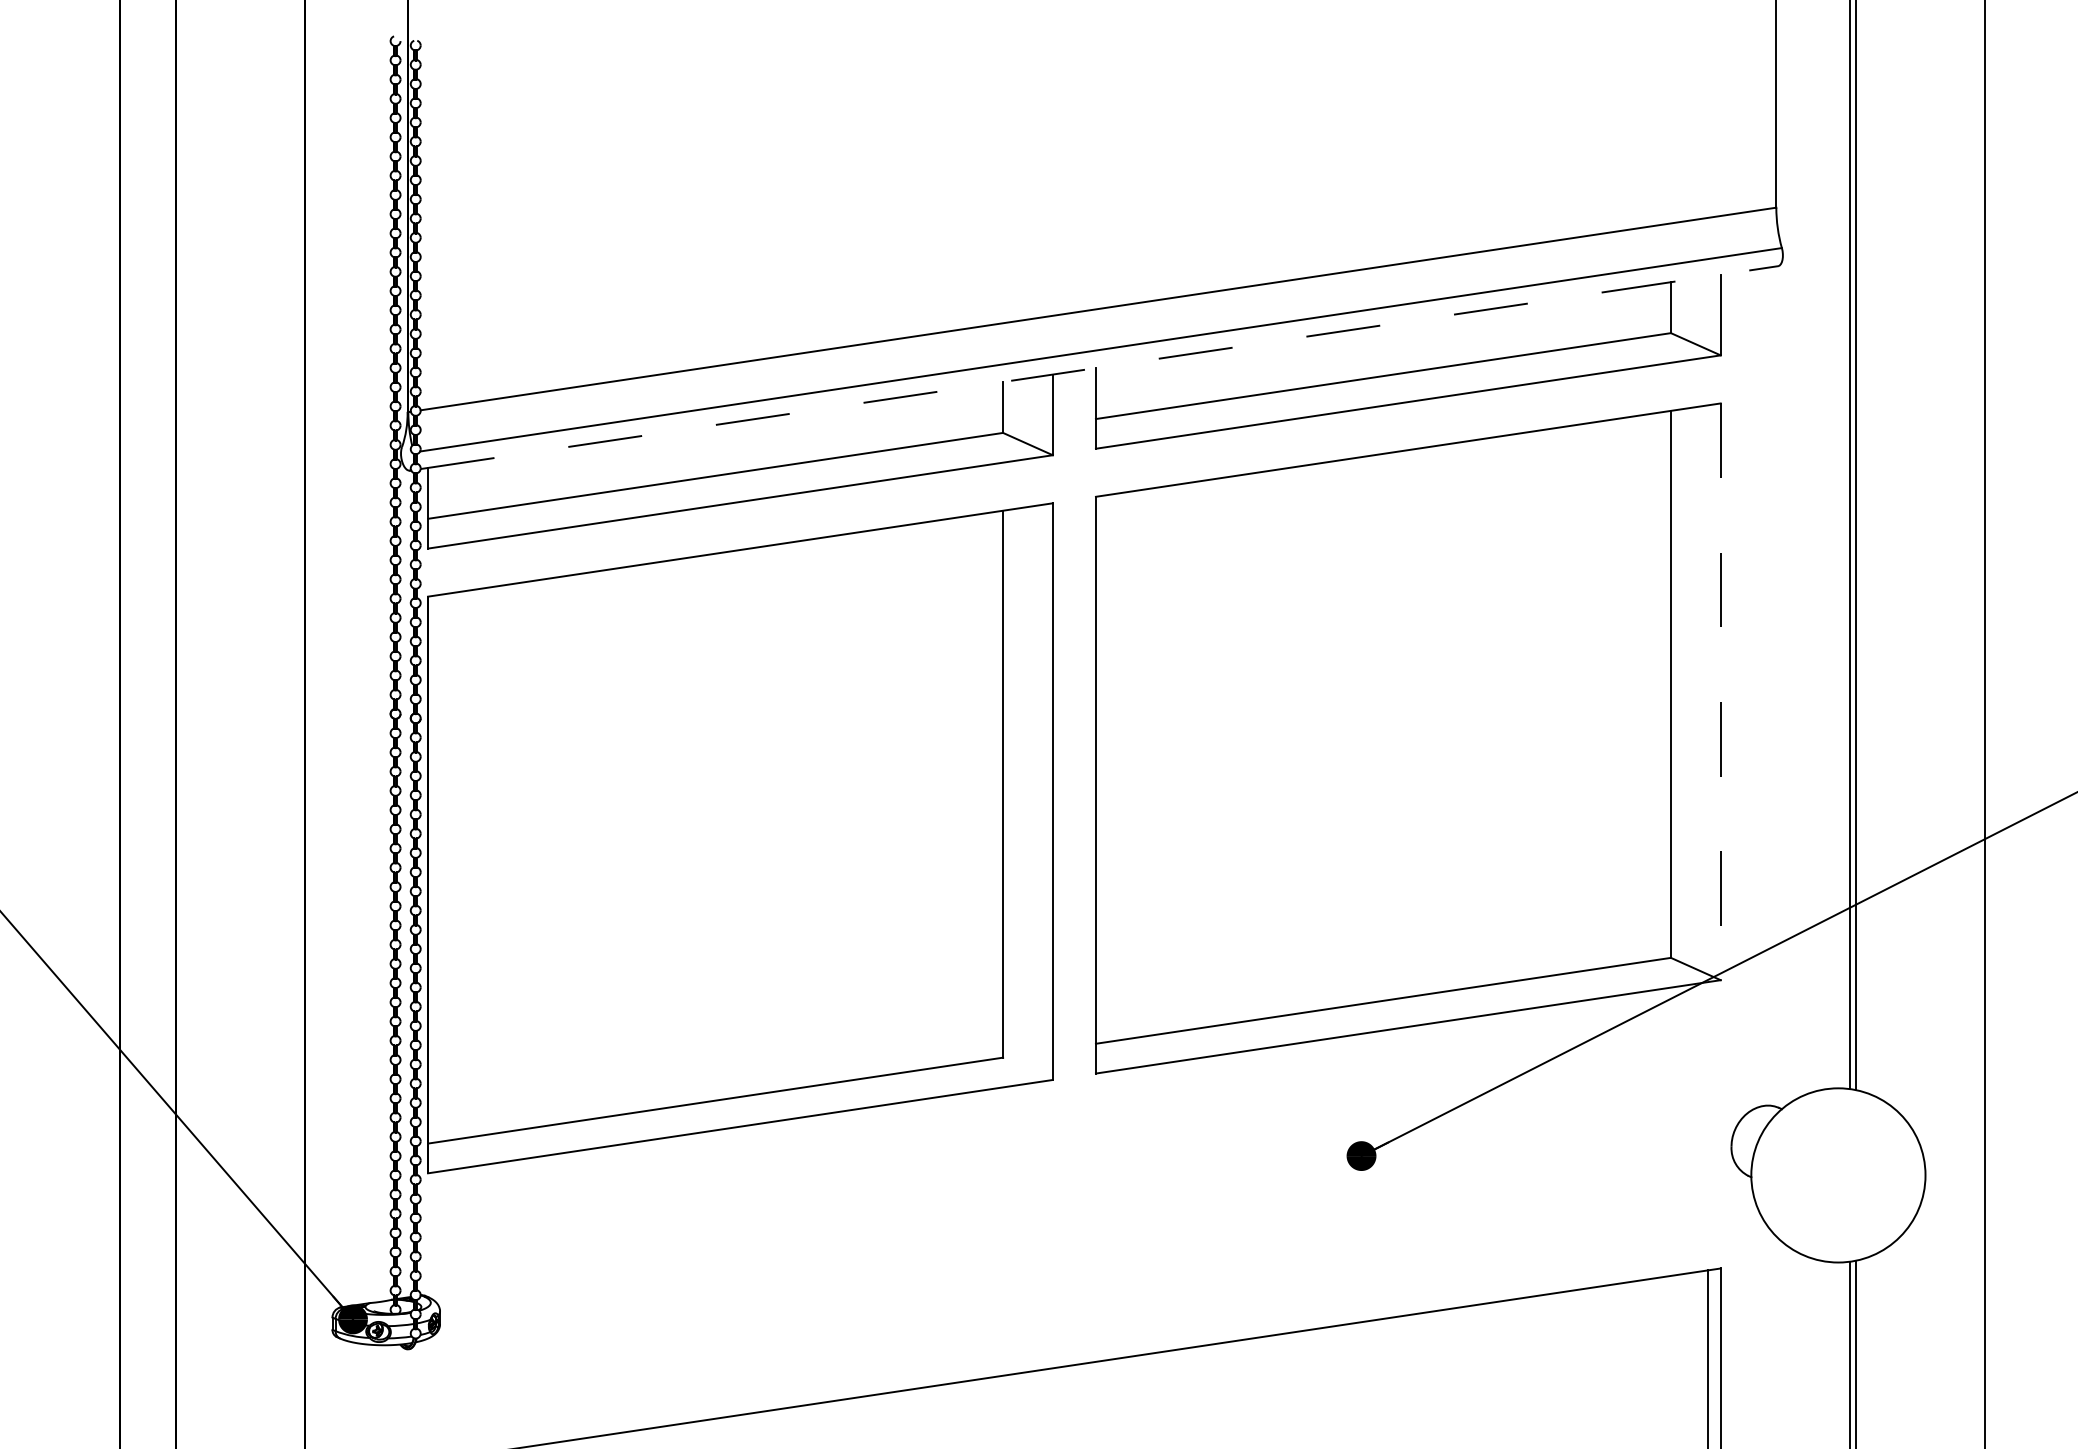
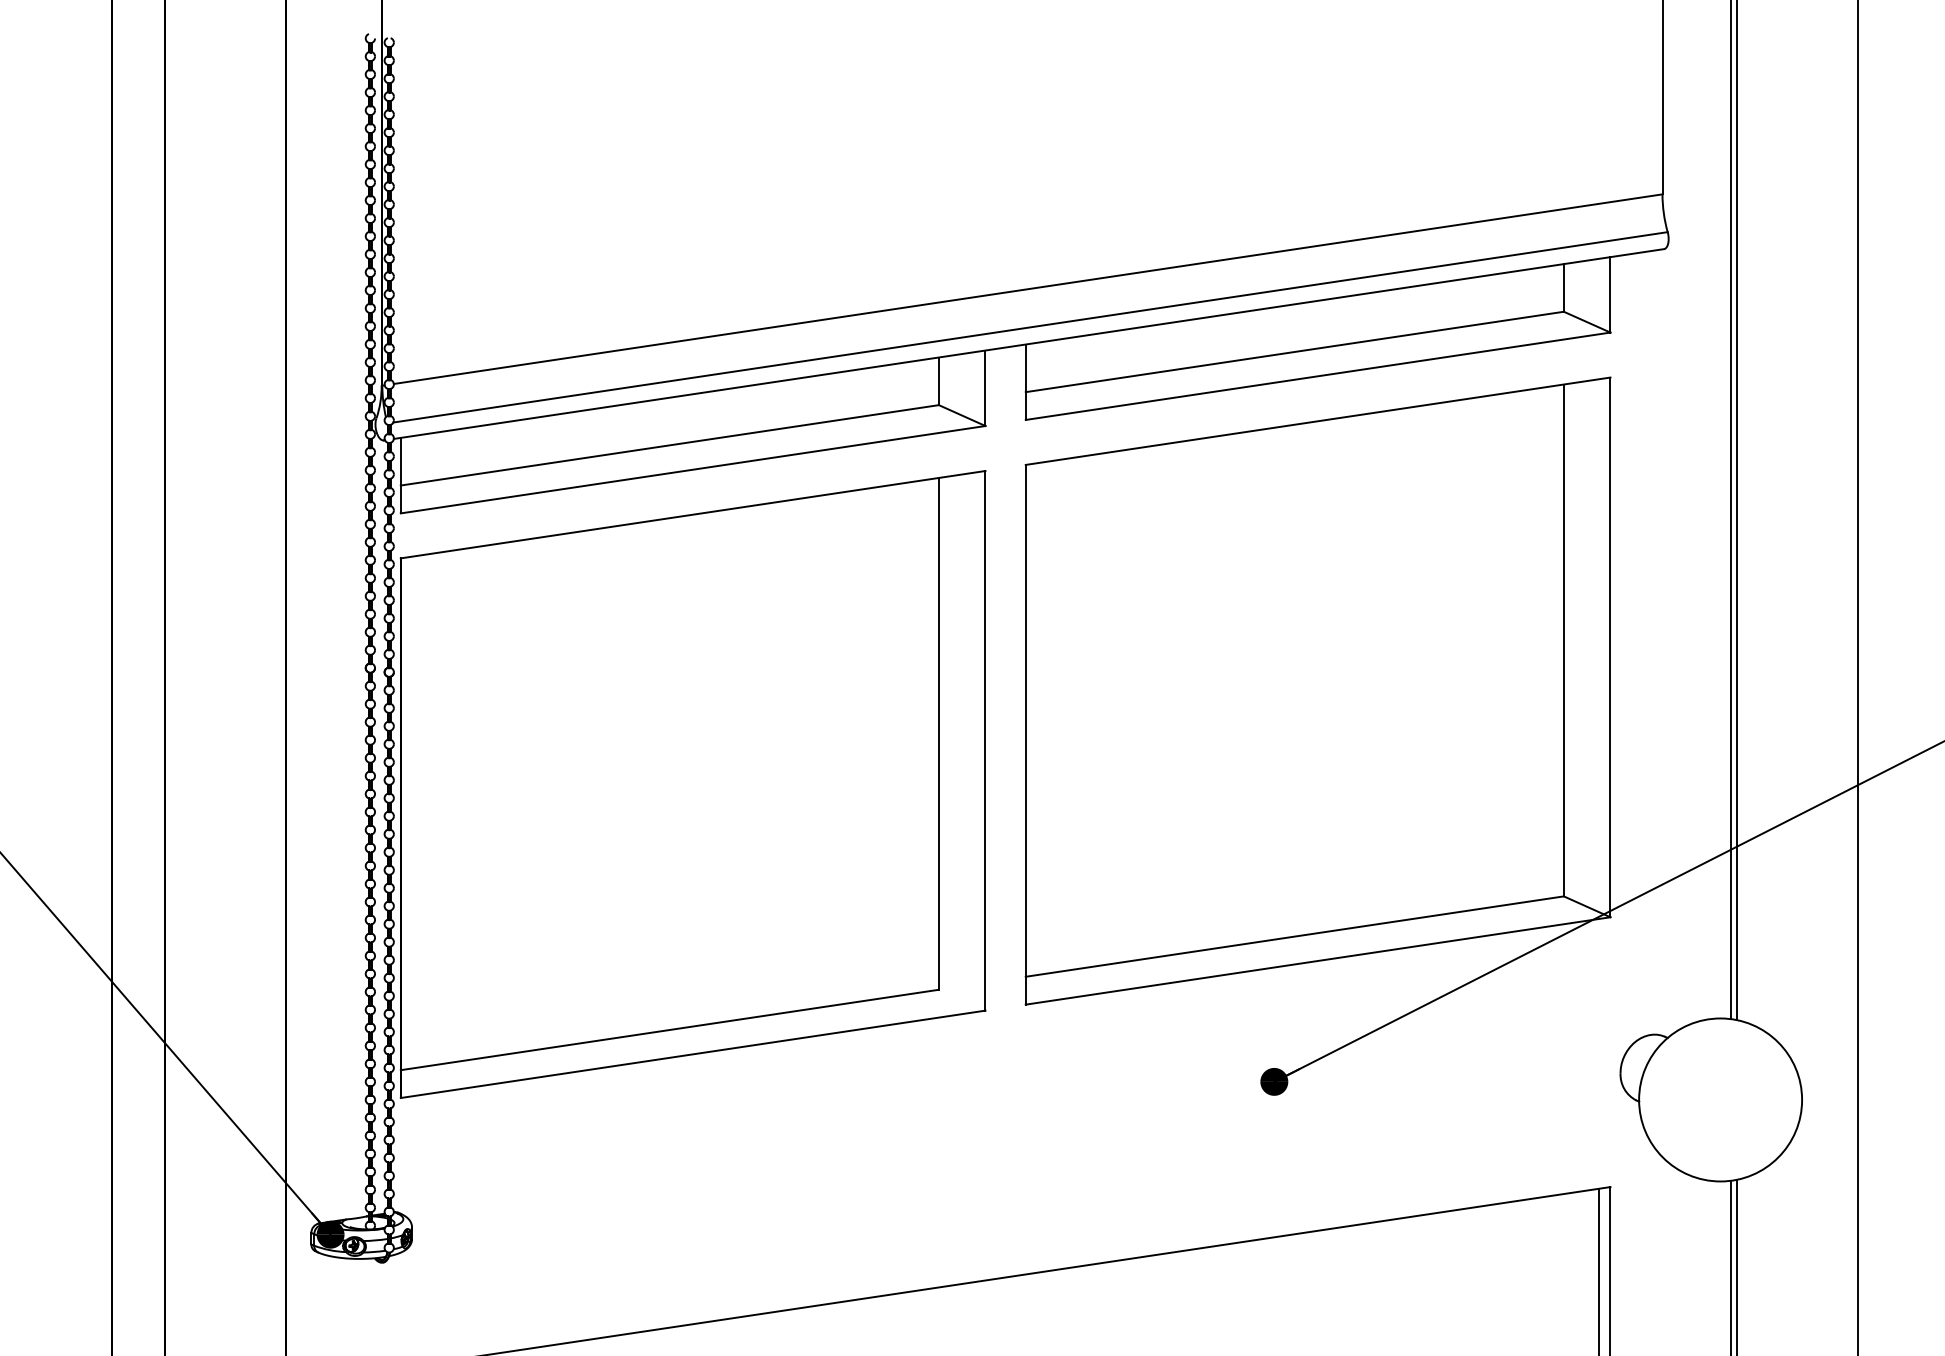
line: (1099, 367) -> (1029, 343), dashed -> solid
line: (1720, 692) -> (1610, 648), dashed -> solid

